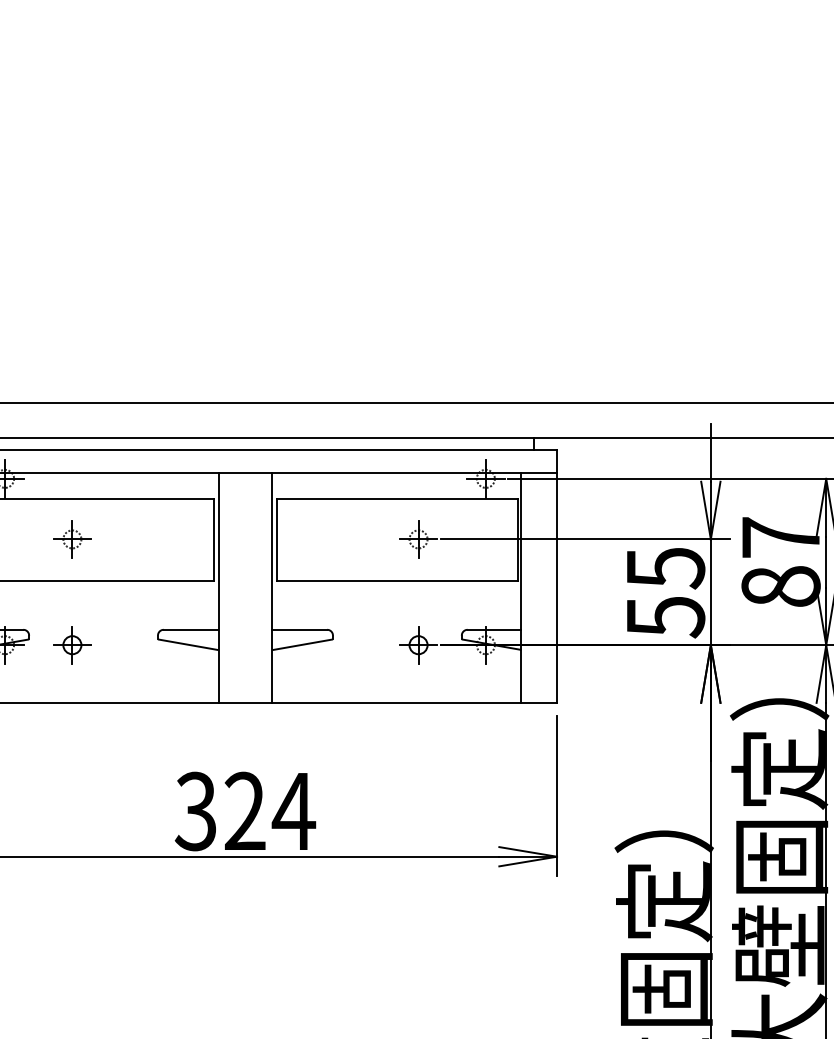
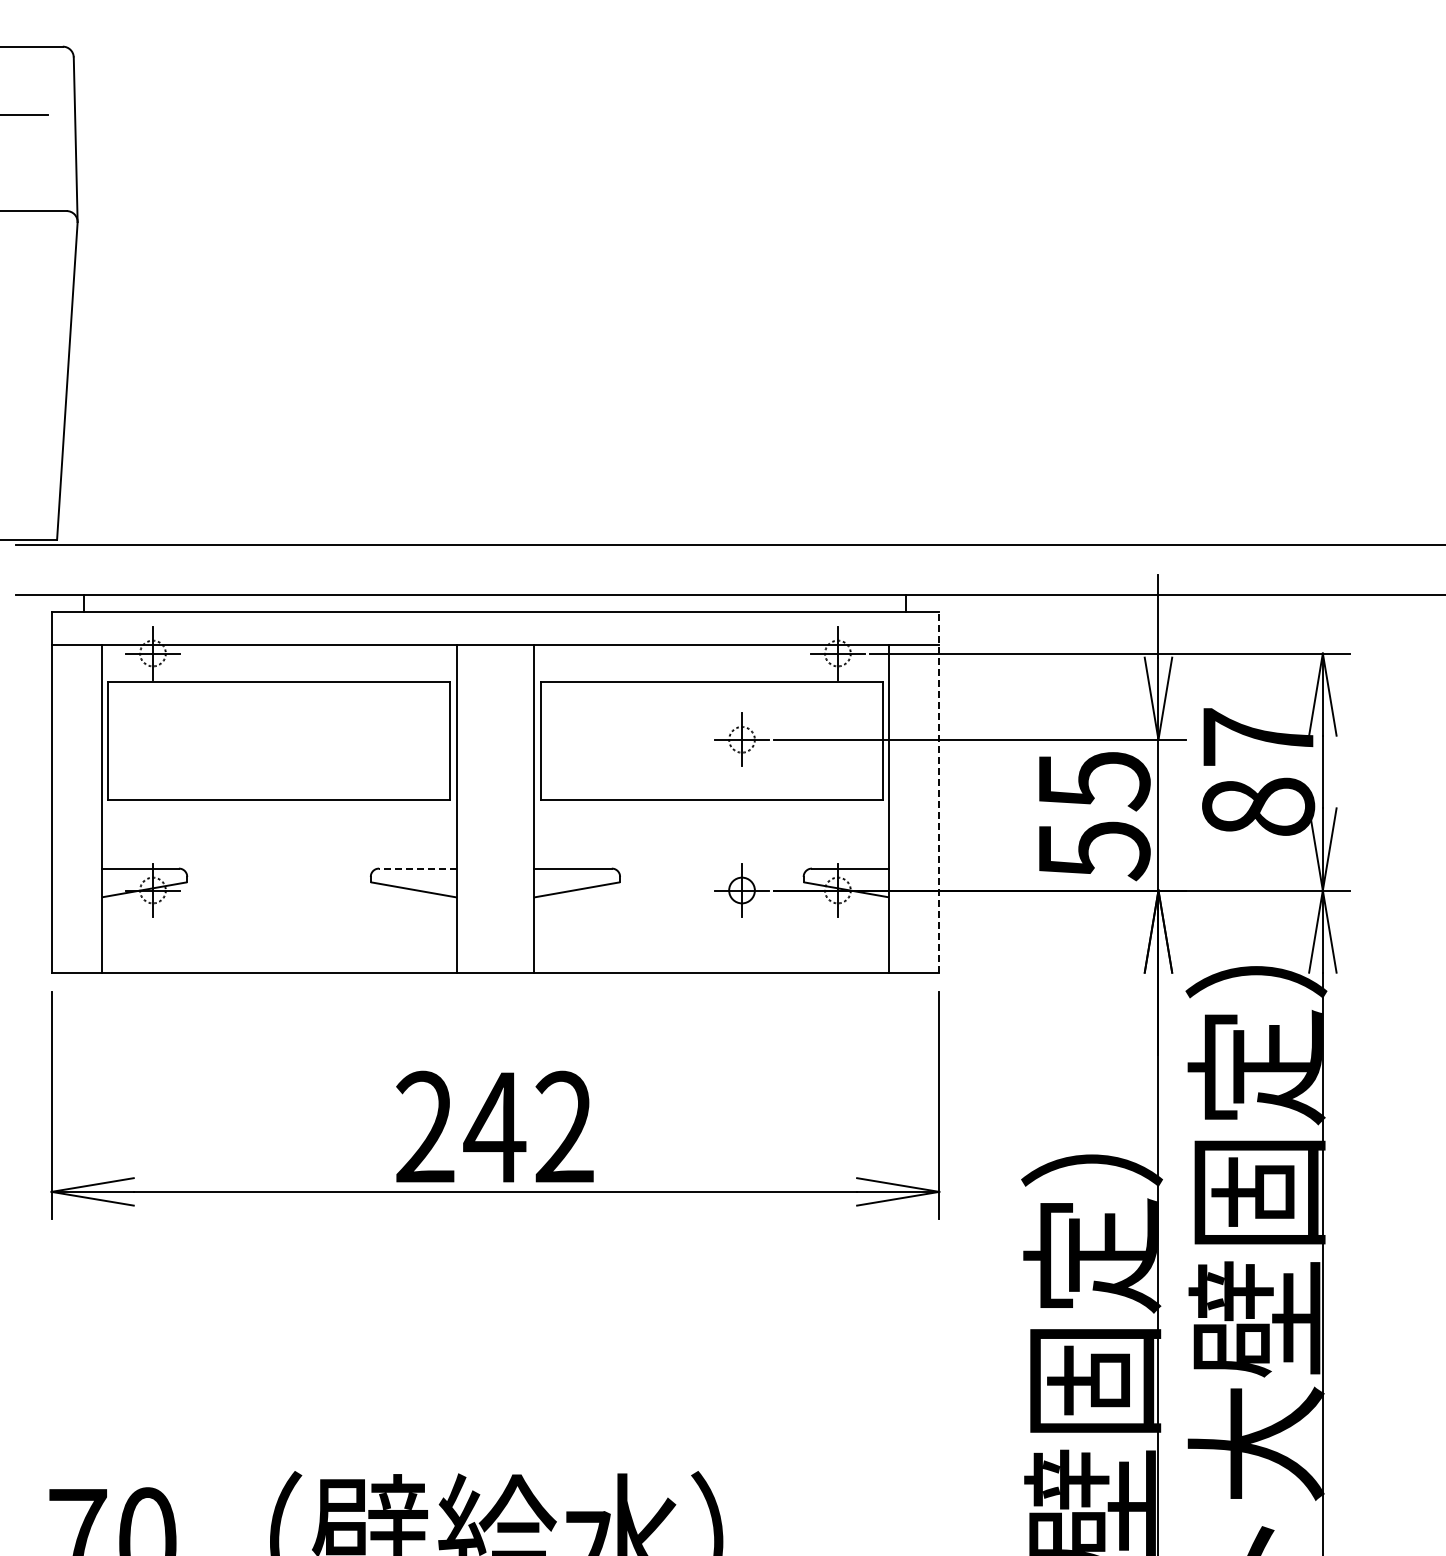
part: (72, 539) -> (248, 739), removed
line: (557, 576) -> (939, 792), solid -> dashed
line: (190, 629) -> (417, 868), solid -> dashed
part: (72, 645) -> (248, 890), removed
text: (245, 811) -> (495, 1127), 324 -> 242

